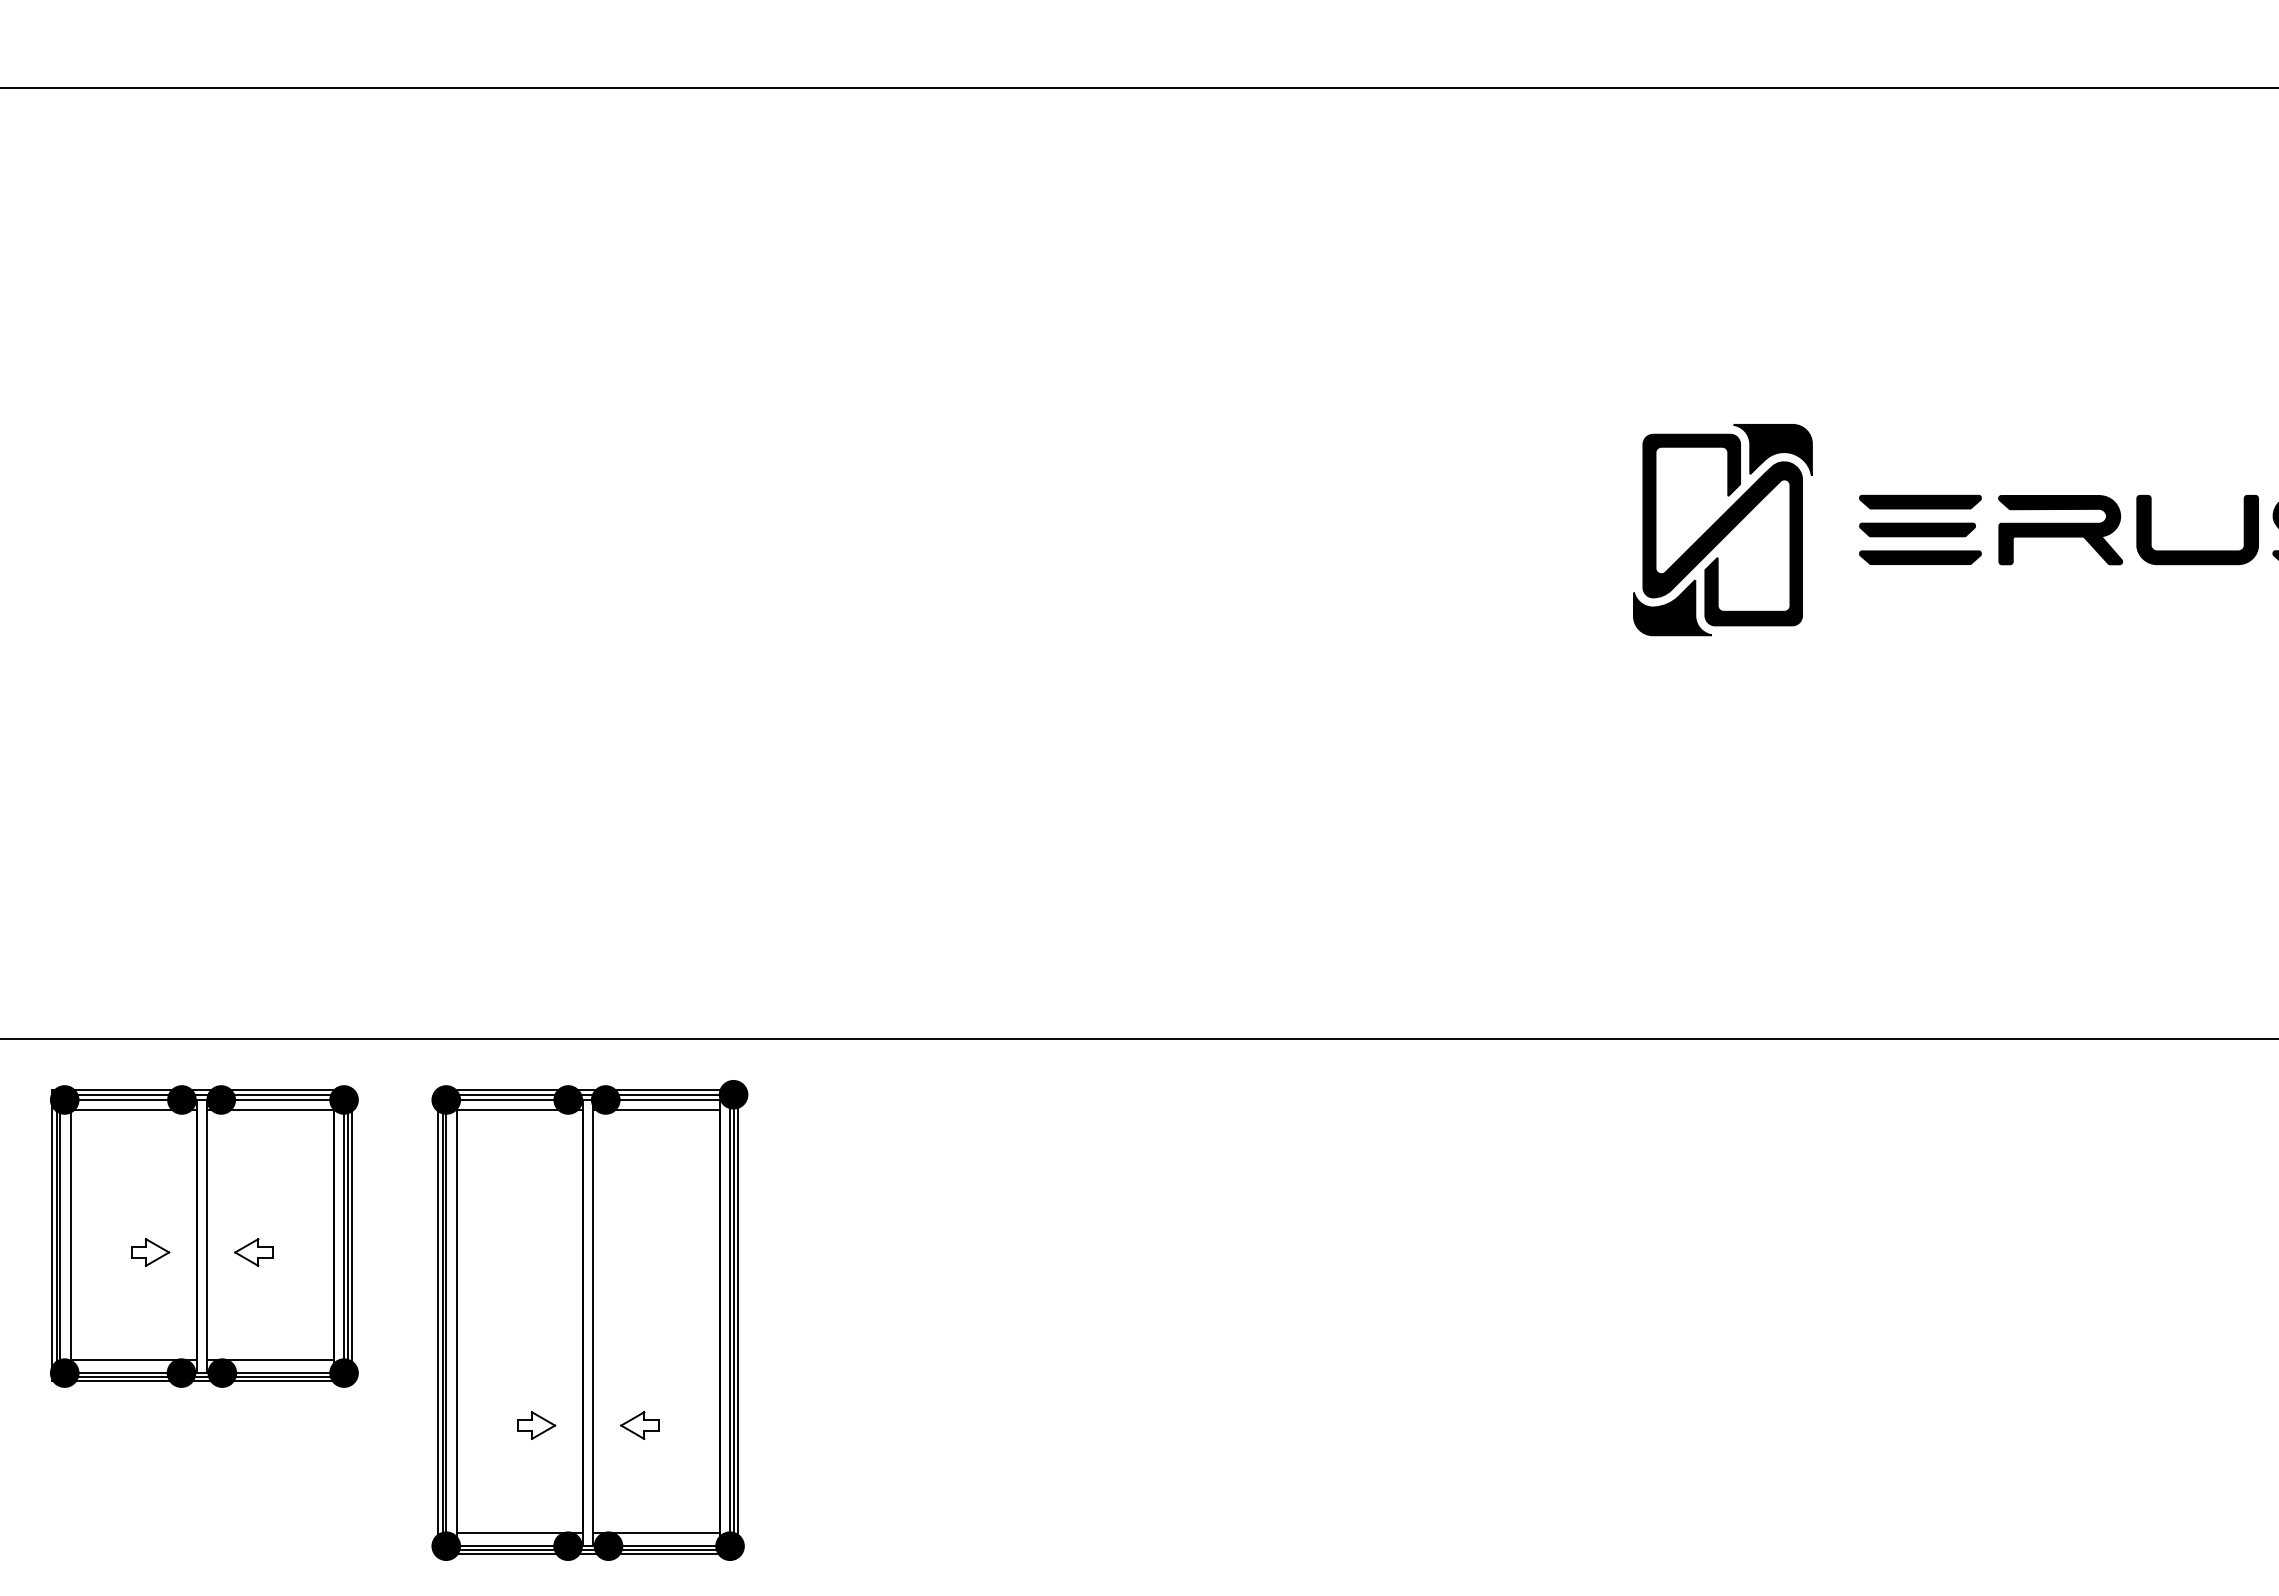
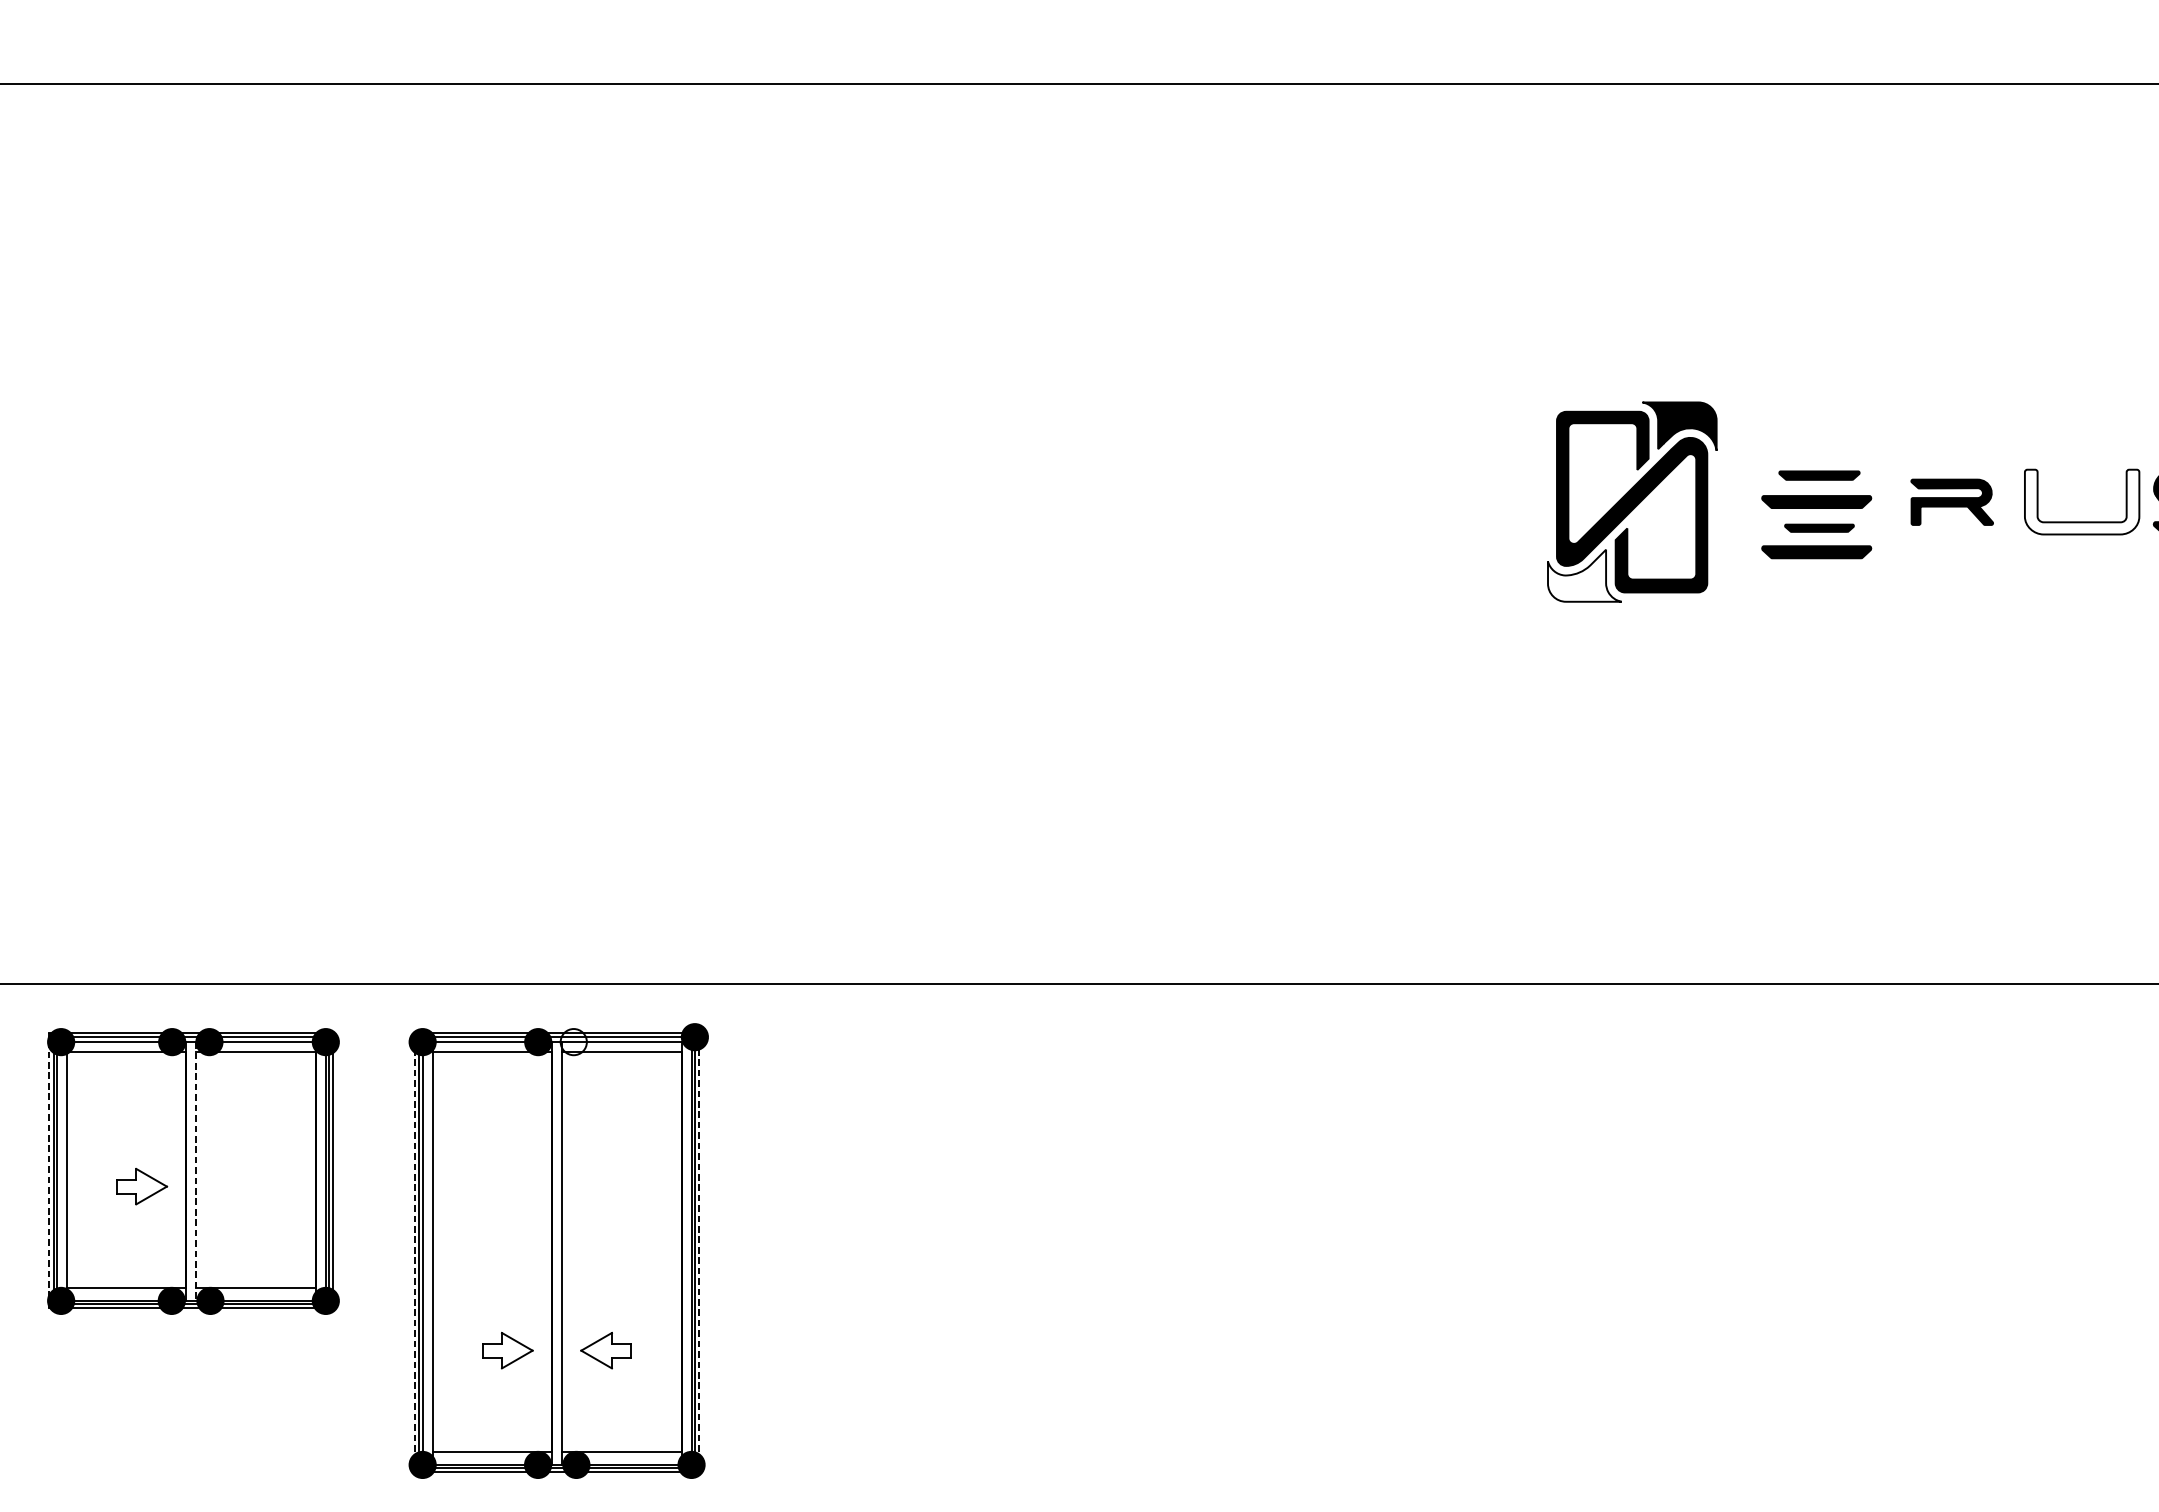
part: (1920, 501) -> (1819, 475), size x0.7
fill: (2197, 529) -> (2081, 501), removed
part: (2060, 530) -> (1952, 502), size x0.7
part: (1920, 557) -> (1819, 528), size x0.6
part: (1917, 582) -> (1816, 551), added
fill: (1672, 607) -> (1584, 575), removed
fill: (605, 1099) -> (573, 1041), removed
line: (52, 1235) -> (49, 1170), solid -> dashed
line: (207, 1236) -> (196, 1171), solid -> dashed
part: (150, 1252) -> (142, 1186), size x1.4
part: (253, 1252) -> (240, 1186), removed
line: (438, 1322) -> (415, 1252), solid -> dashed
line: (738, 1322) -> (699, 1252), solid -> dashed
part: (536, 1425) -> (508, 1350), size x1.4
part: (639, 1425) -> (605, 1350), size x1.4

